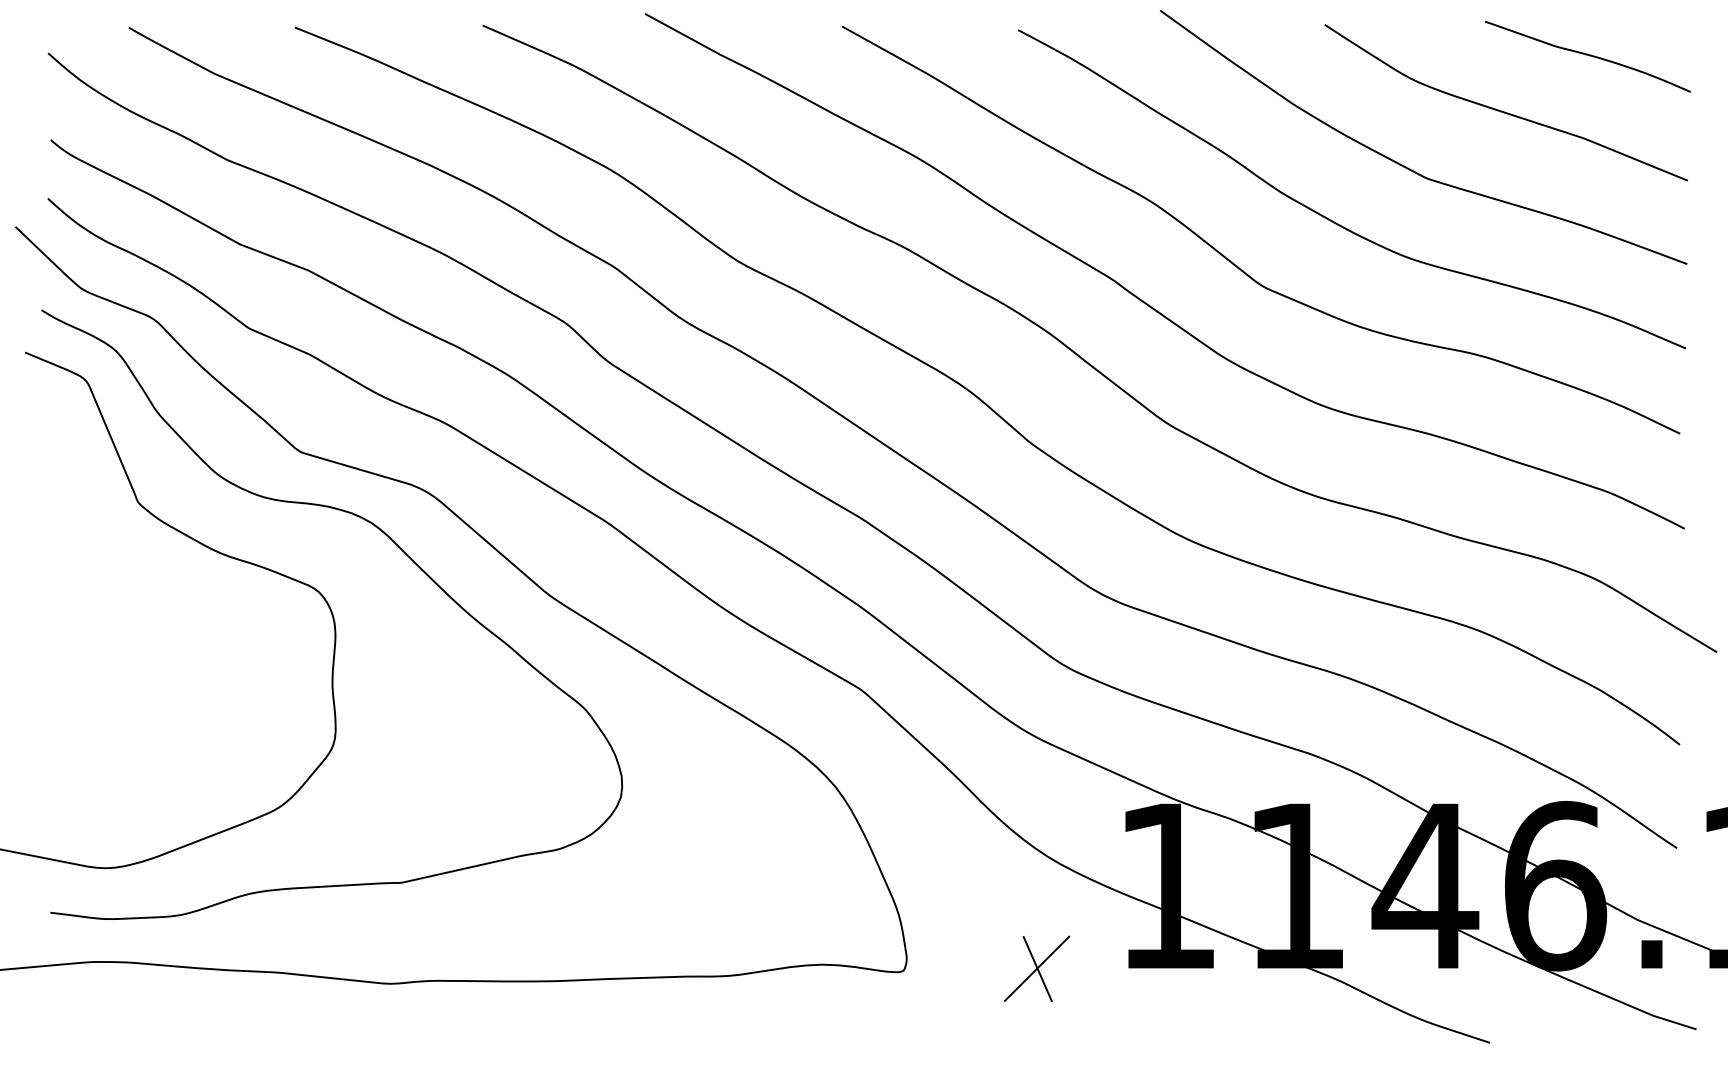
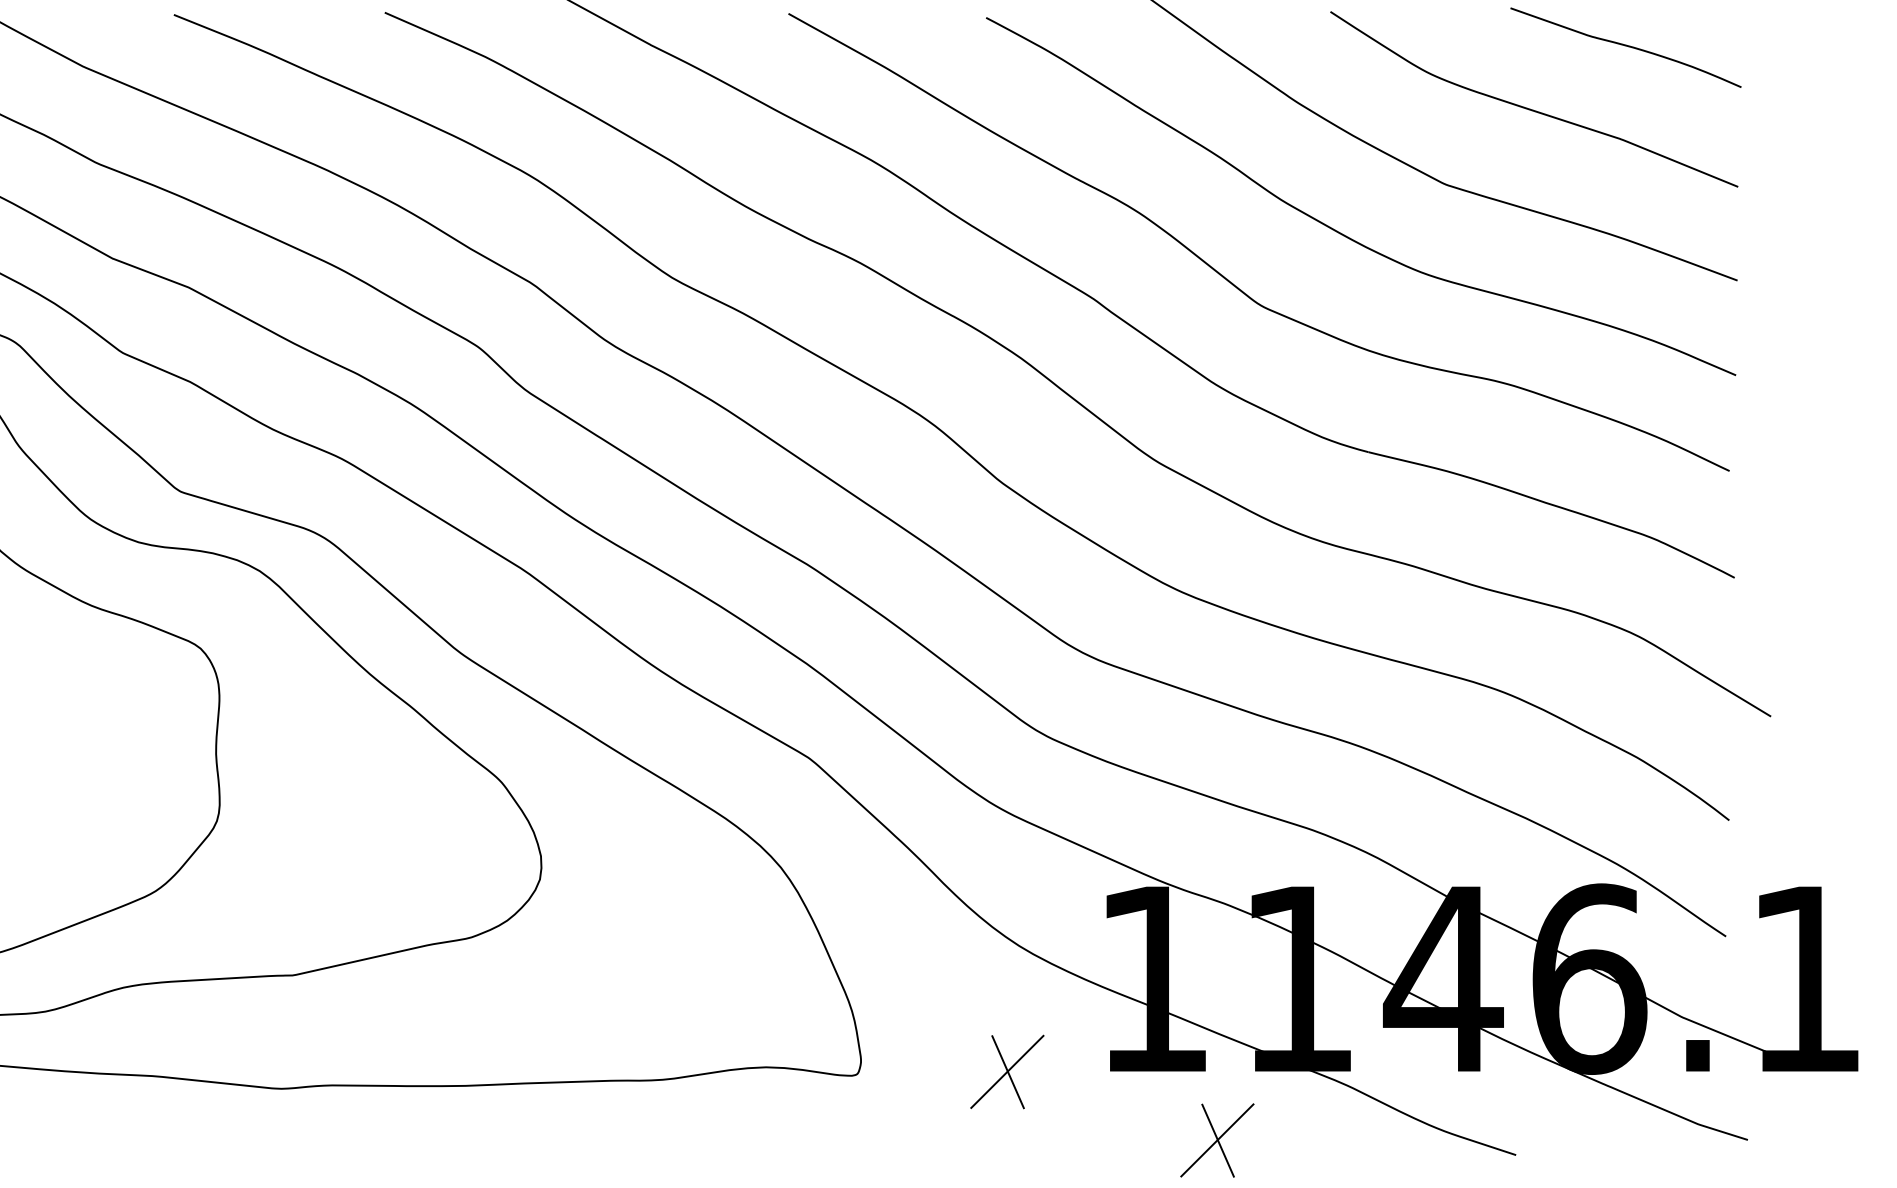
part: (1224, 1029) -> (1217, 1140), added

